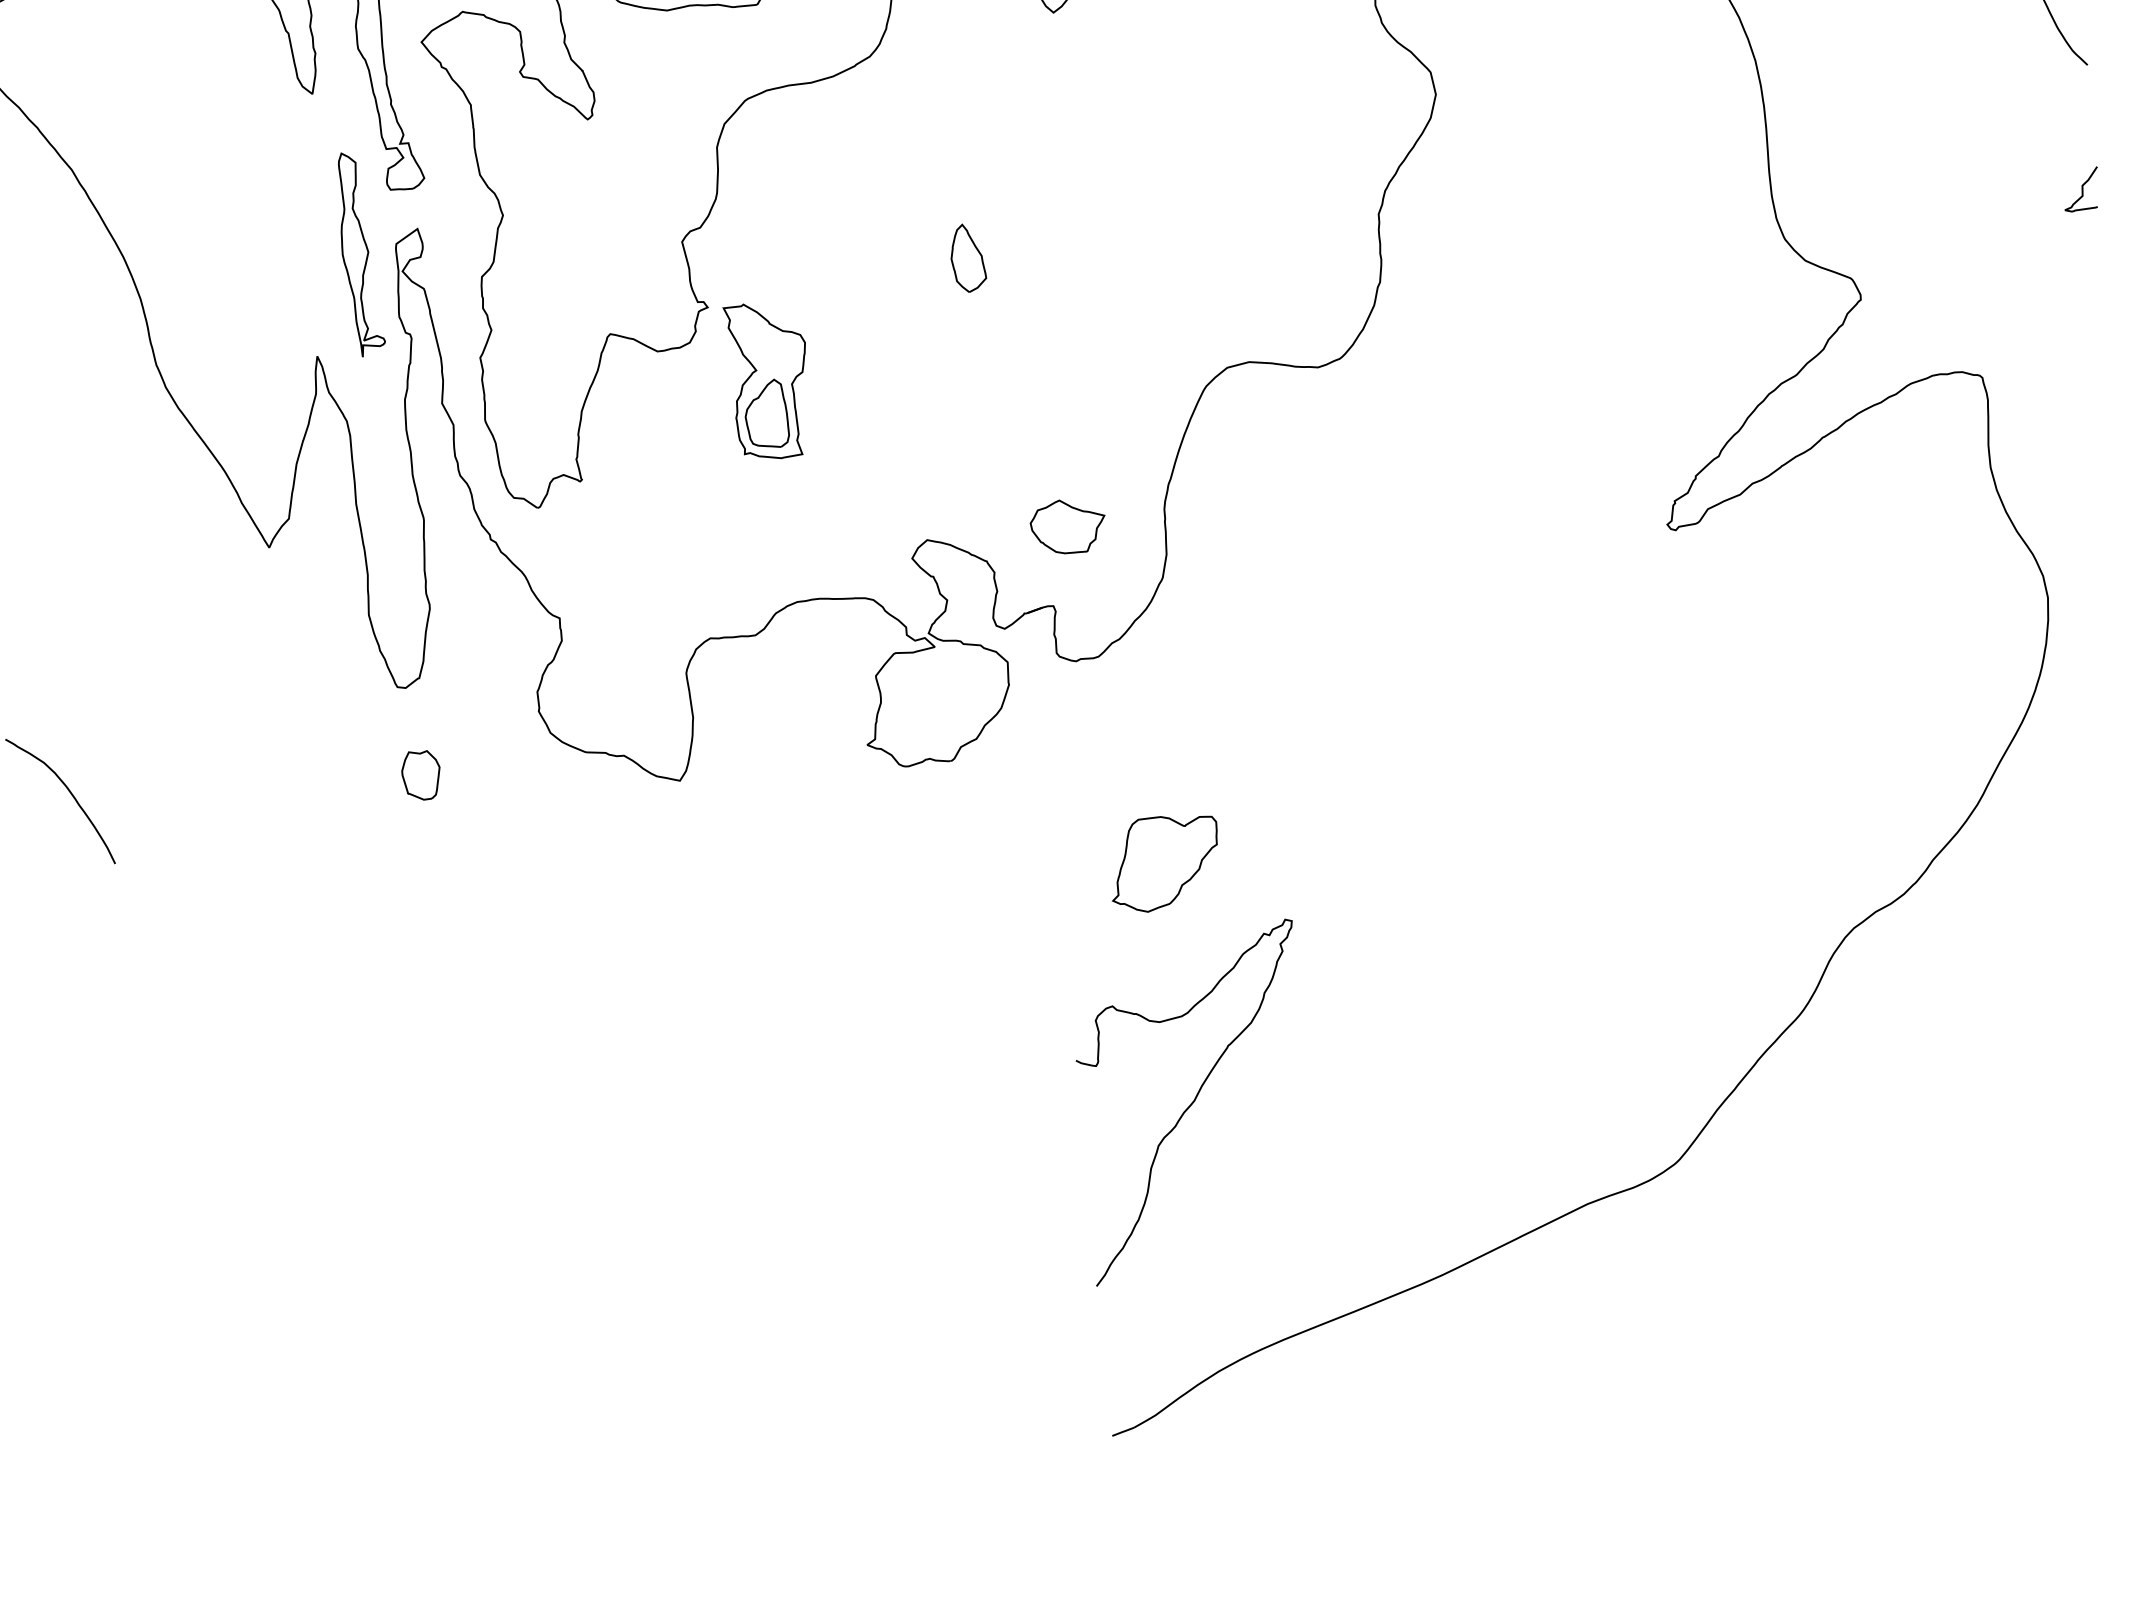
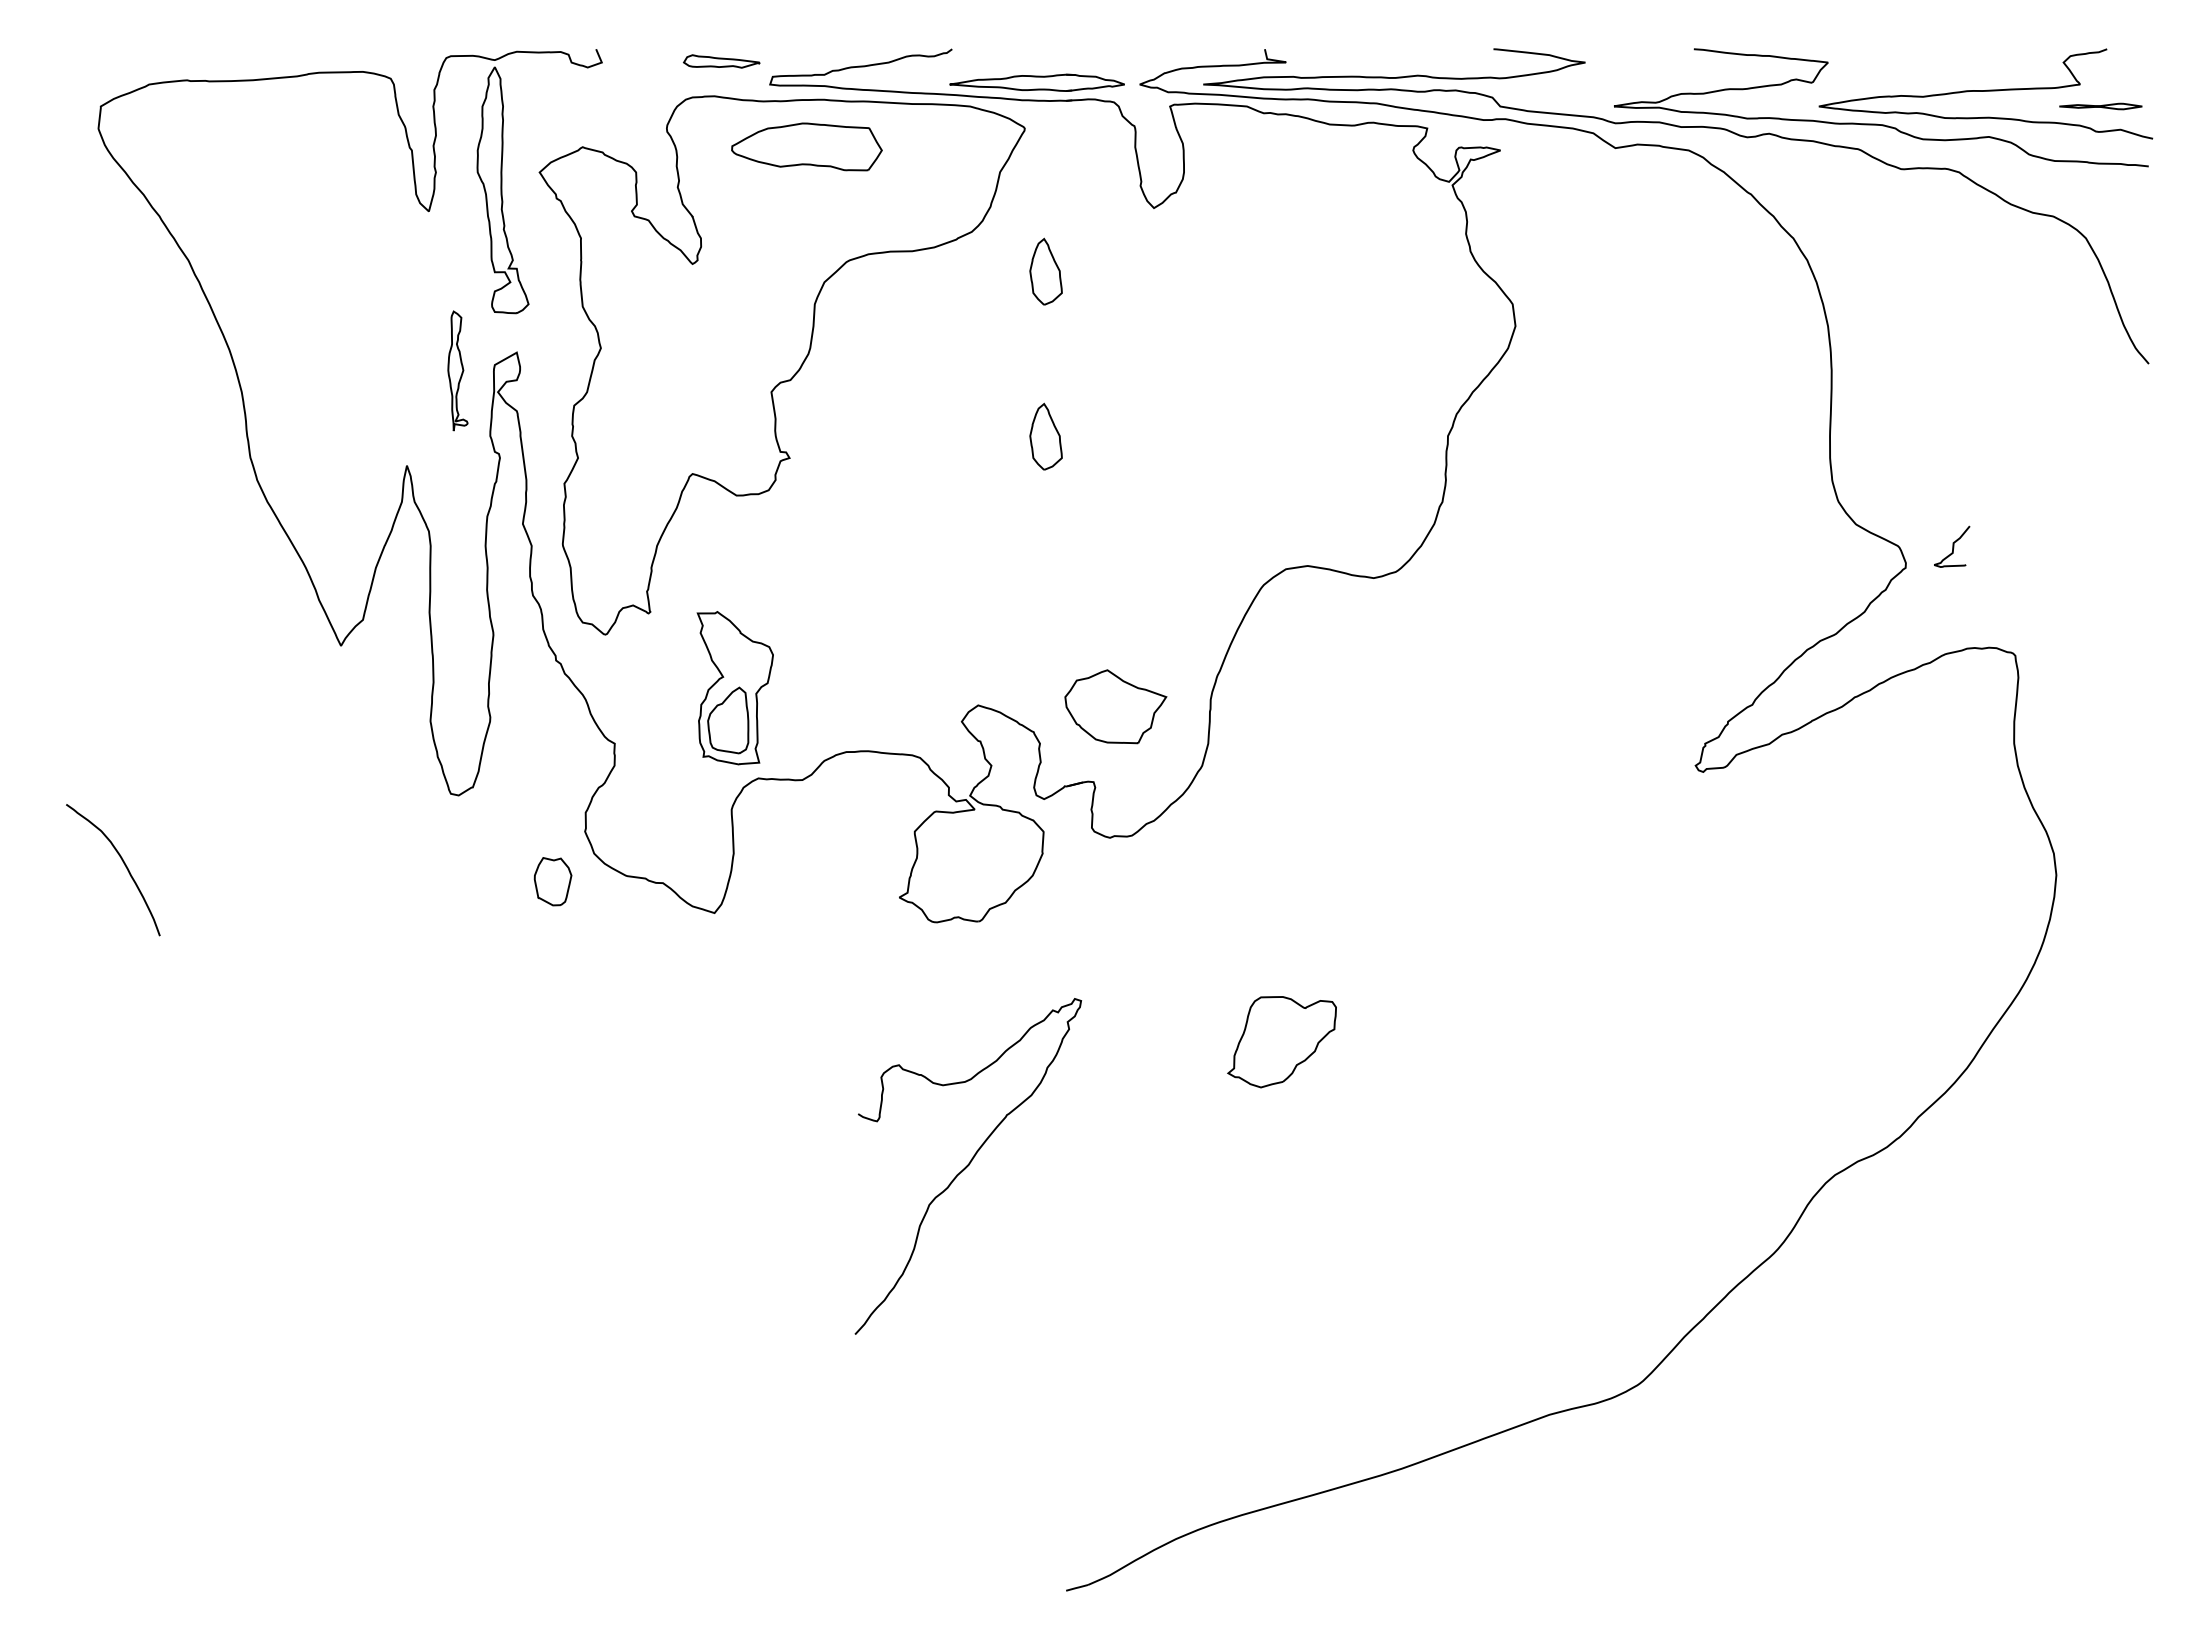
part: (949, 89) -> (1045, 271), added
curve: (2081, 189) -> (1952, 546), moved
part: (358, 253) -> (457, 370), size x0.6
part: (769, 381) -> (734, 688), moved
part: (1068, 526) -> (1116, 706), size x1.4
part: (420, 775) -> (552, 881), moved
part: (1164, 863) -> (1281, 1042), moved
curve: (1194, 1102) -> (968, 1166), moved

